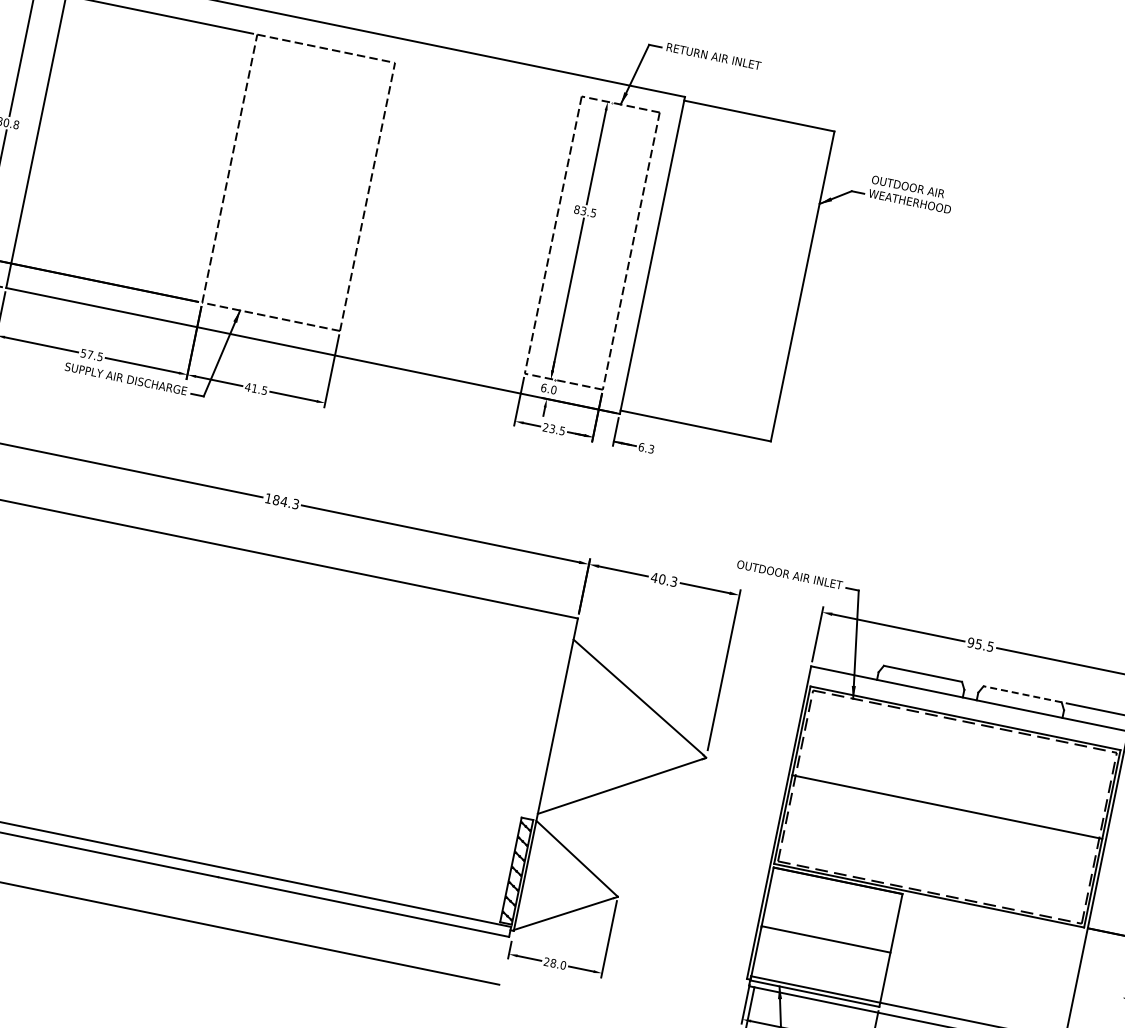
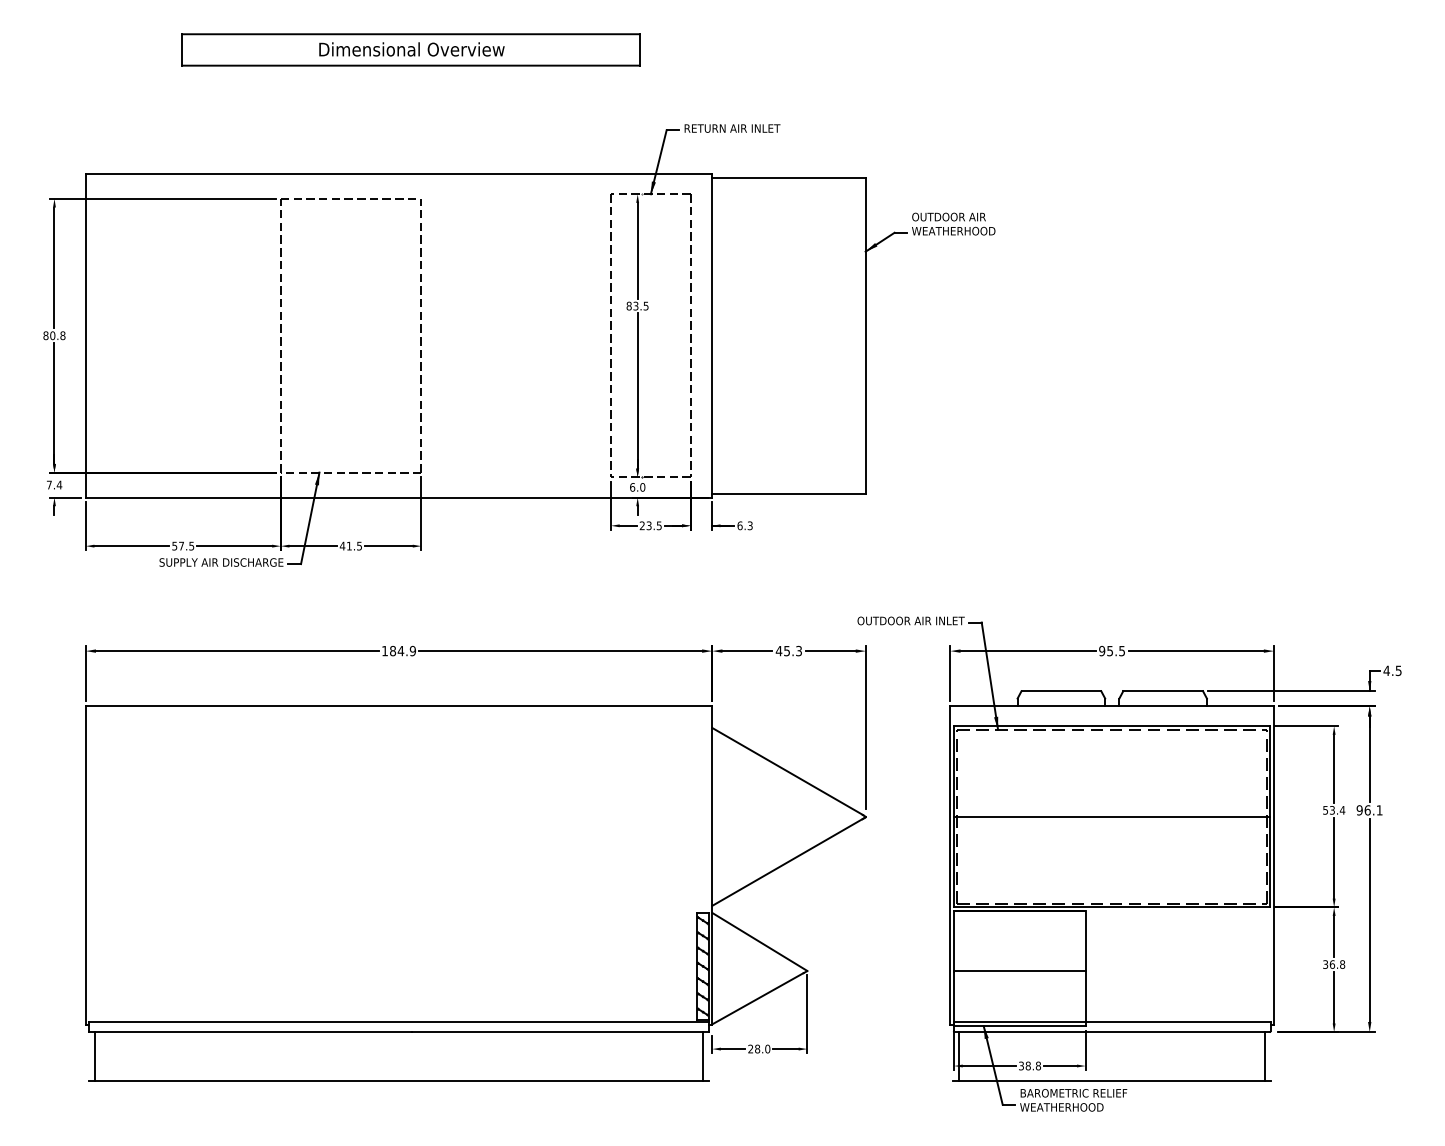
text: (295, 504) -> (412, 651), 184.3 -> 184.9
text: (662, 578) -> (787, 650), 40.3 -> 45.3
line: (1022, 694) -> (1163, 691), dashed -> solid
line: (497, 959) -> (702, 1056), added

